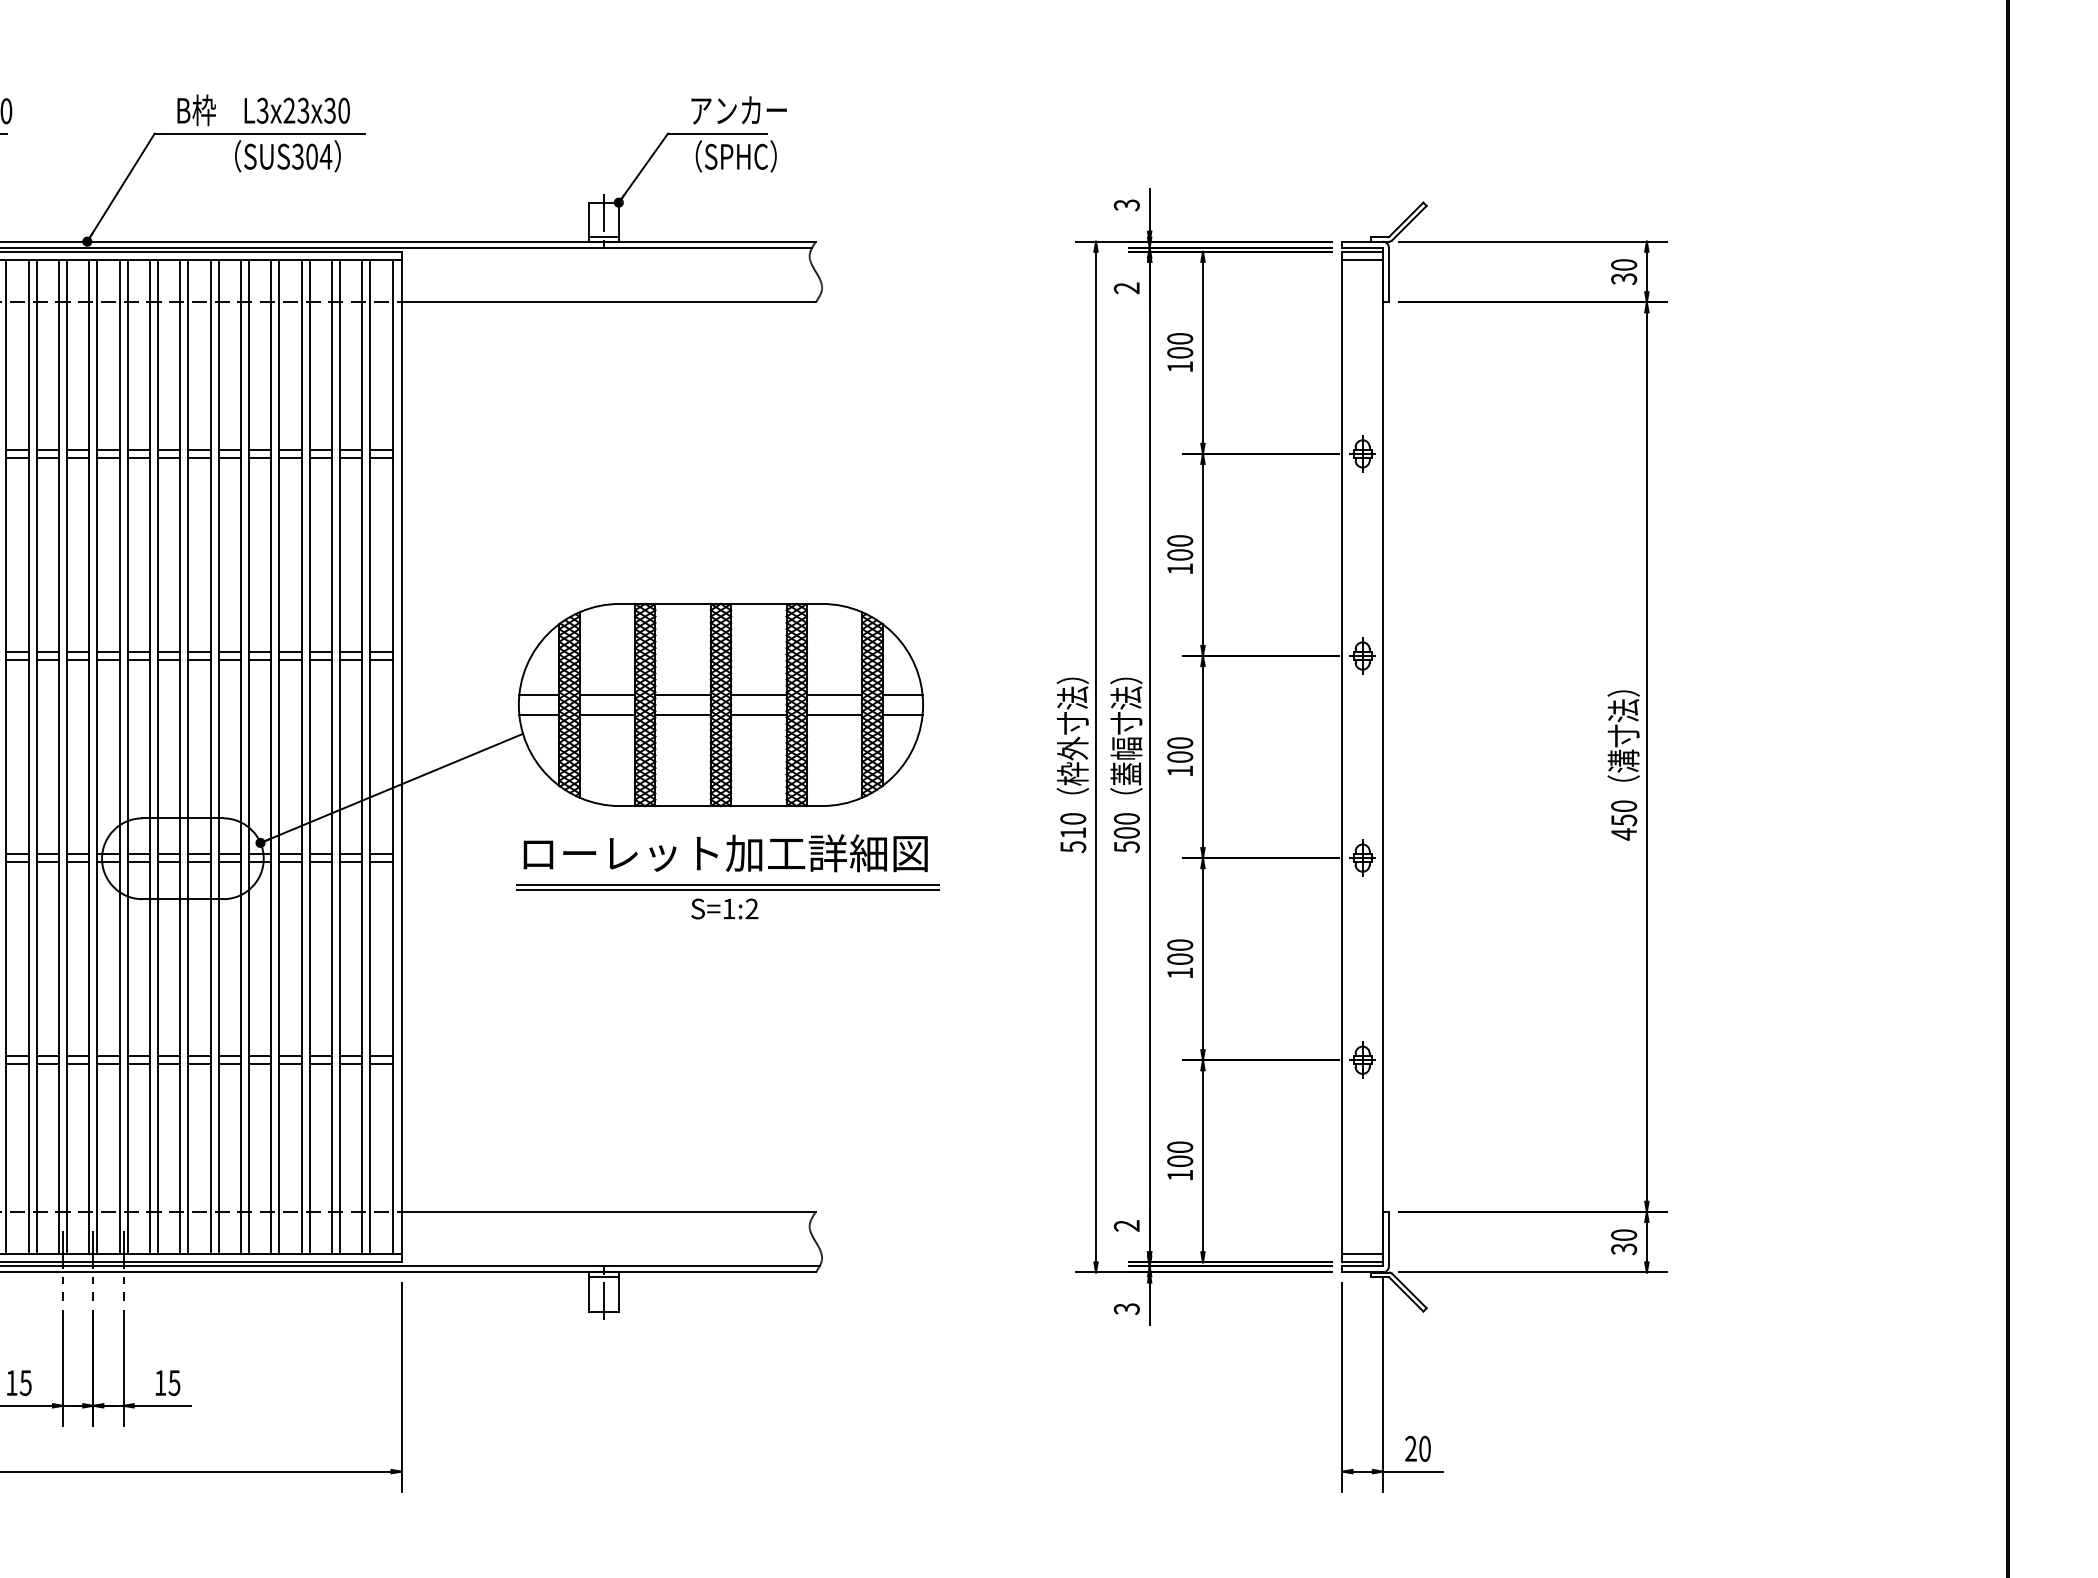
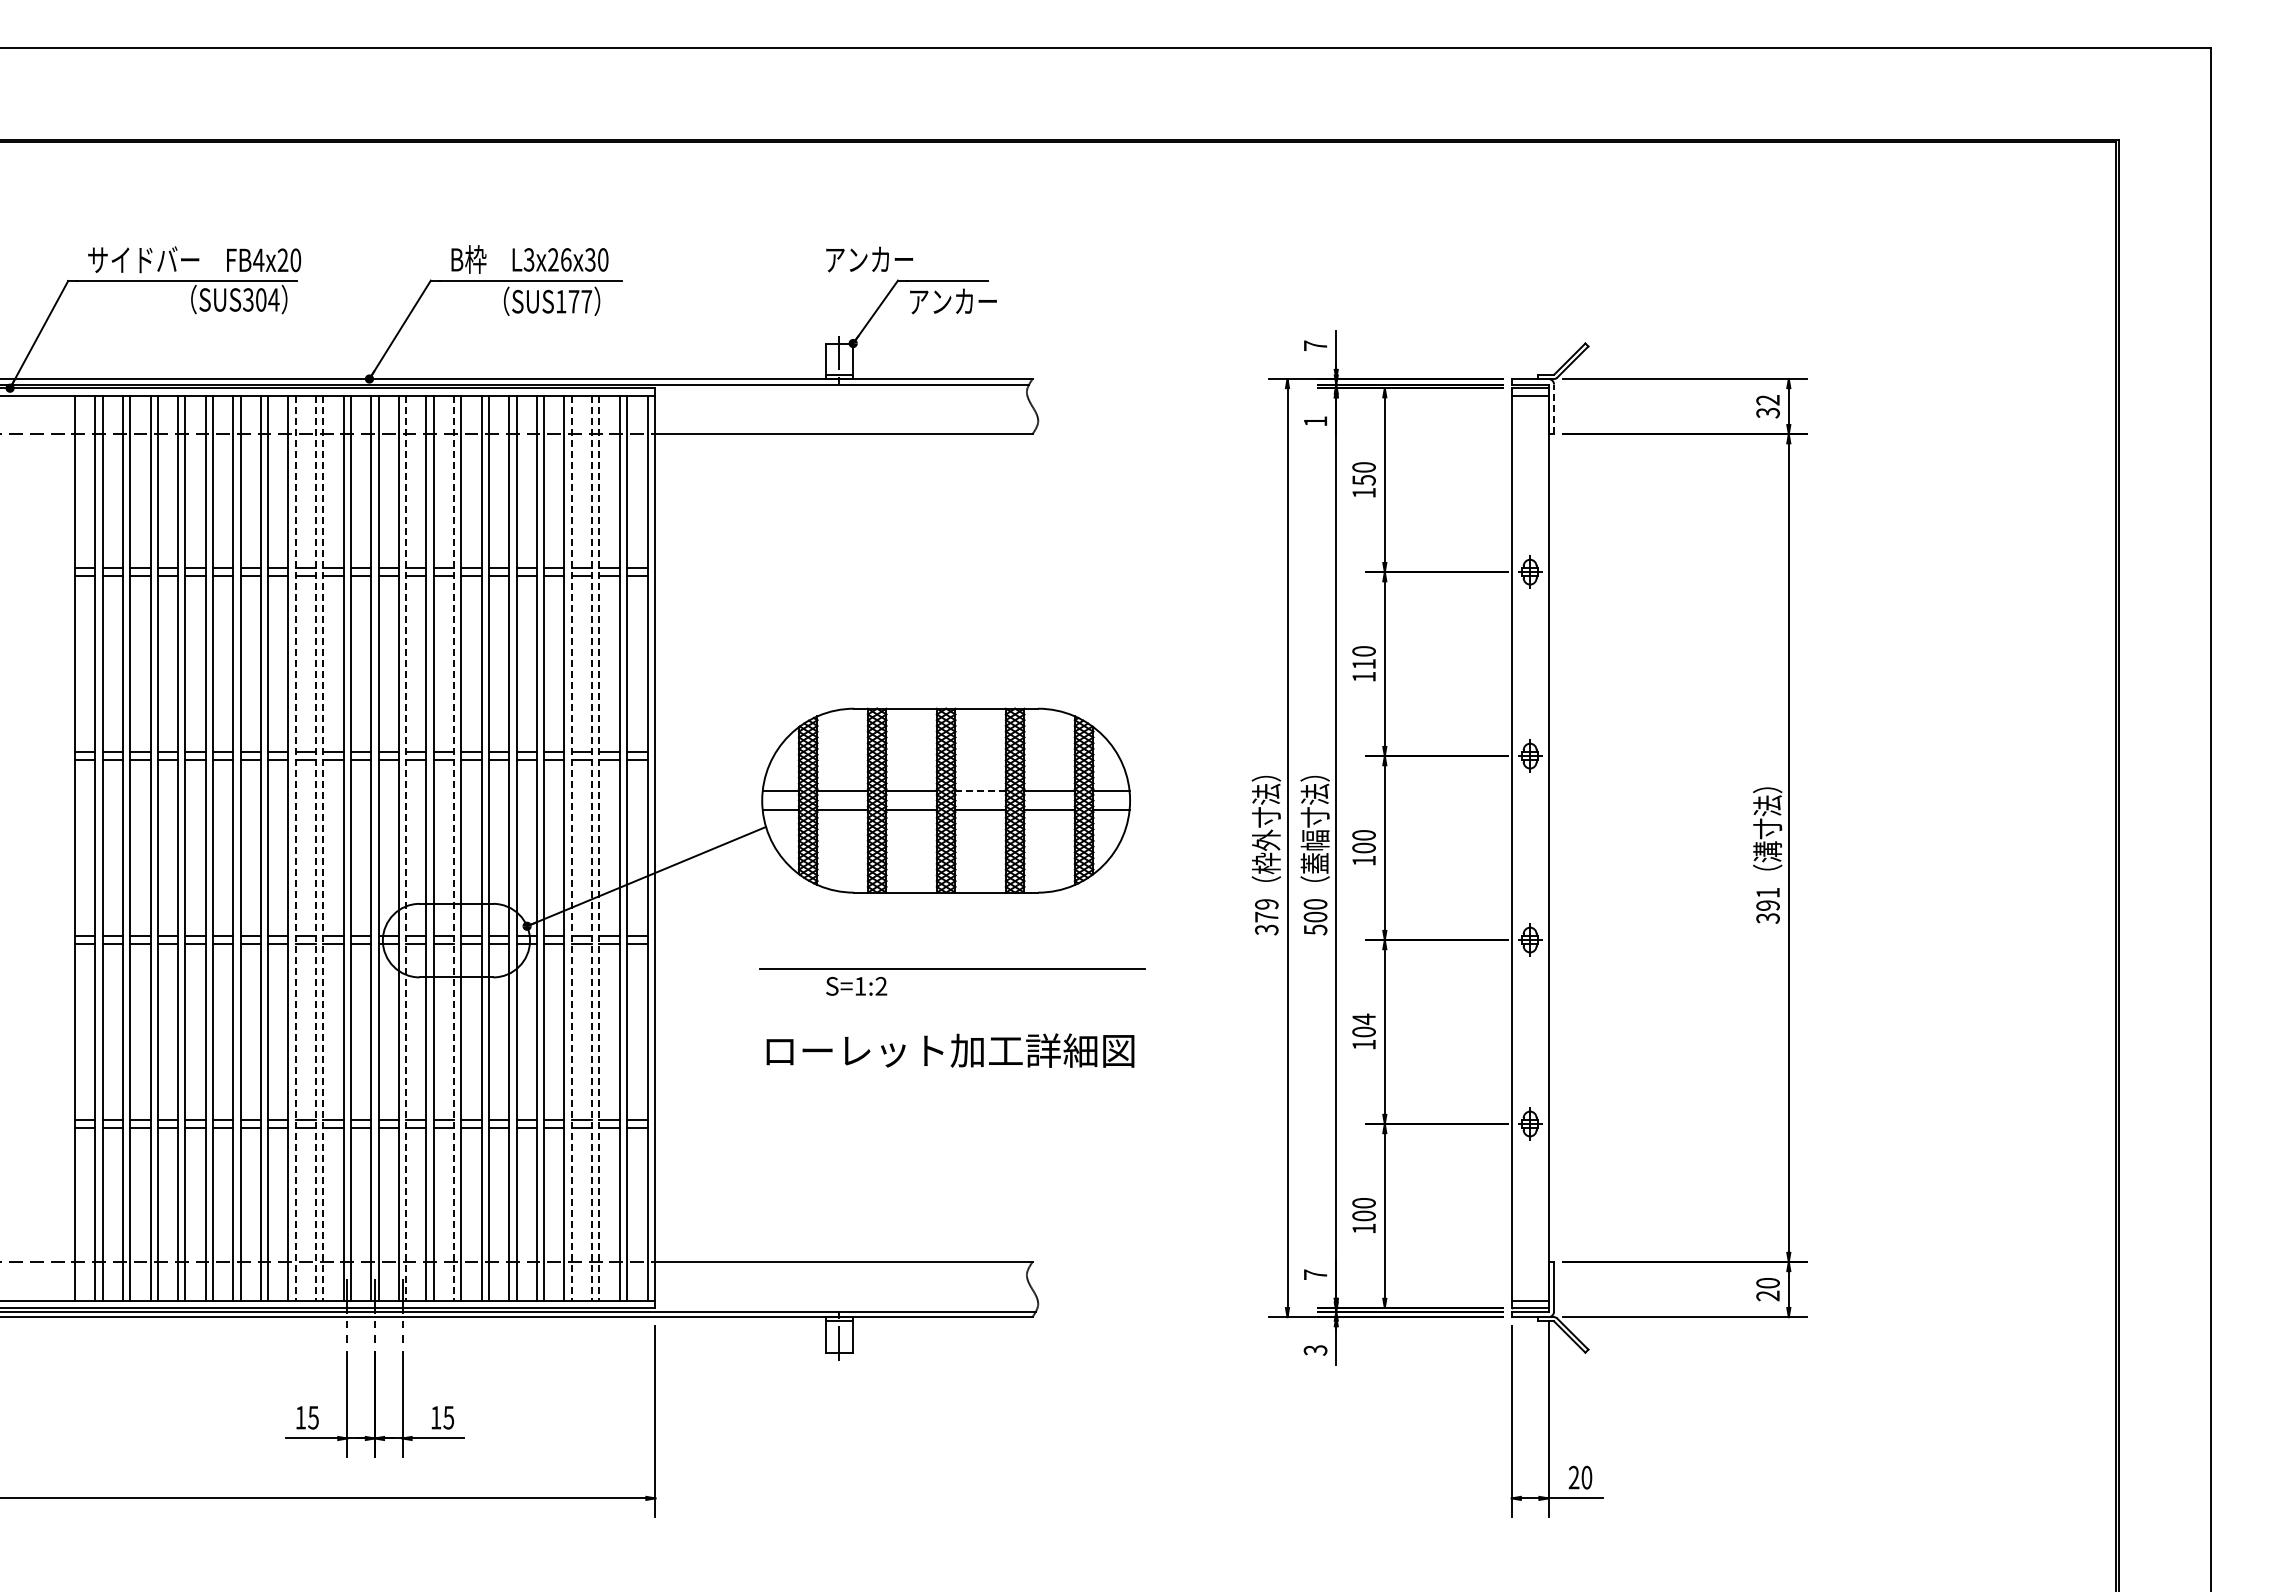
text: (302, 110) -> (565, 259), L3x23x30 -> L3x26x30
text: (738, 110) -> (869, 259), moved
text: (311, 156) -> (573, 301), SUS304 -> SUS177
text: (729, 156) -> (953, 301), （SPHC） -> アンカー
text: (1126, 204) -> (1315, 345), 3 -> 7
text: (1623, 265) -> (1767, 400), 30 -> 32
line: (1389, 275) -> (1554, 409), solid -> dashed
text: (1125, 288) -> (1314, 421), 2 -> 1
text: (1179, 353) -> (1363, 480), 100 -> 150
text: (1179, 554) -> (1363, 663), 100 -> 110
line: (759, 694) -> (981, 791), solid -> dashed
line: (6, 757) -> (295, 848), solid -> dashed
line: (29, 757) -> (316, 848), solid -> dashed
line: (36, 757) -> (323, 848), solid -> dashed
line: (127, 757) -> (406, 848), solid -> dashed
line: (180, 757) -> (454, 848), solid -> dashed
line: (309, 757) -> (571, 848), solid -> dashed
line: (331, 757) -> (591, 848), solid -> dashed
line: (340, 757) -> (599, 848), solid -> dashed
text: (1623, 820) -> (1767, 905), 450 -> 391
text: (1072, 832) -> (1266, 916), 510 -> 379
text: (725, 853) -> (950, 1050), moved
line: (727, 884) -> (952, 964), removed
text: (724, 909) -> (856, 986), moved
text: (1179, 945) -> (1363, 1019), 100 -> 104
text: (1126, 1225) -> (1315, 1274), 2 -> 7
text: (1623, 1248) -> (1767, 1295), 30 -> 20

